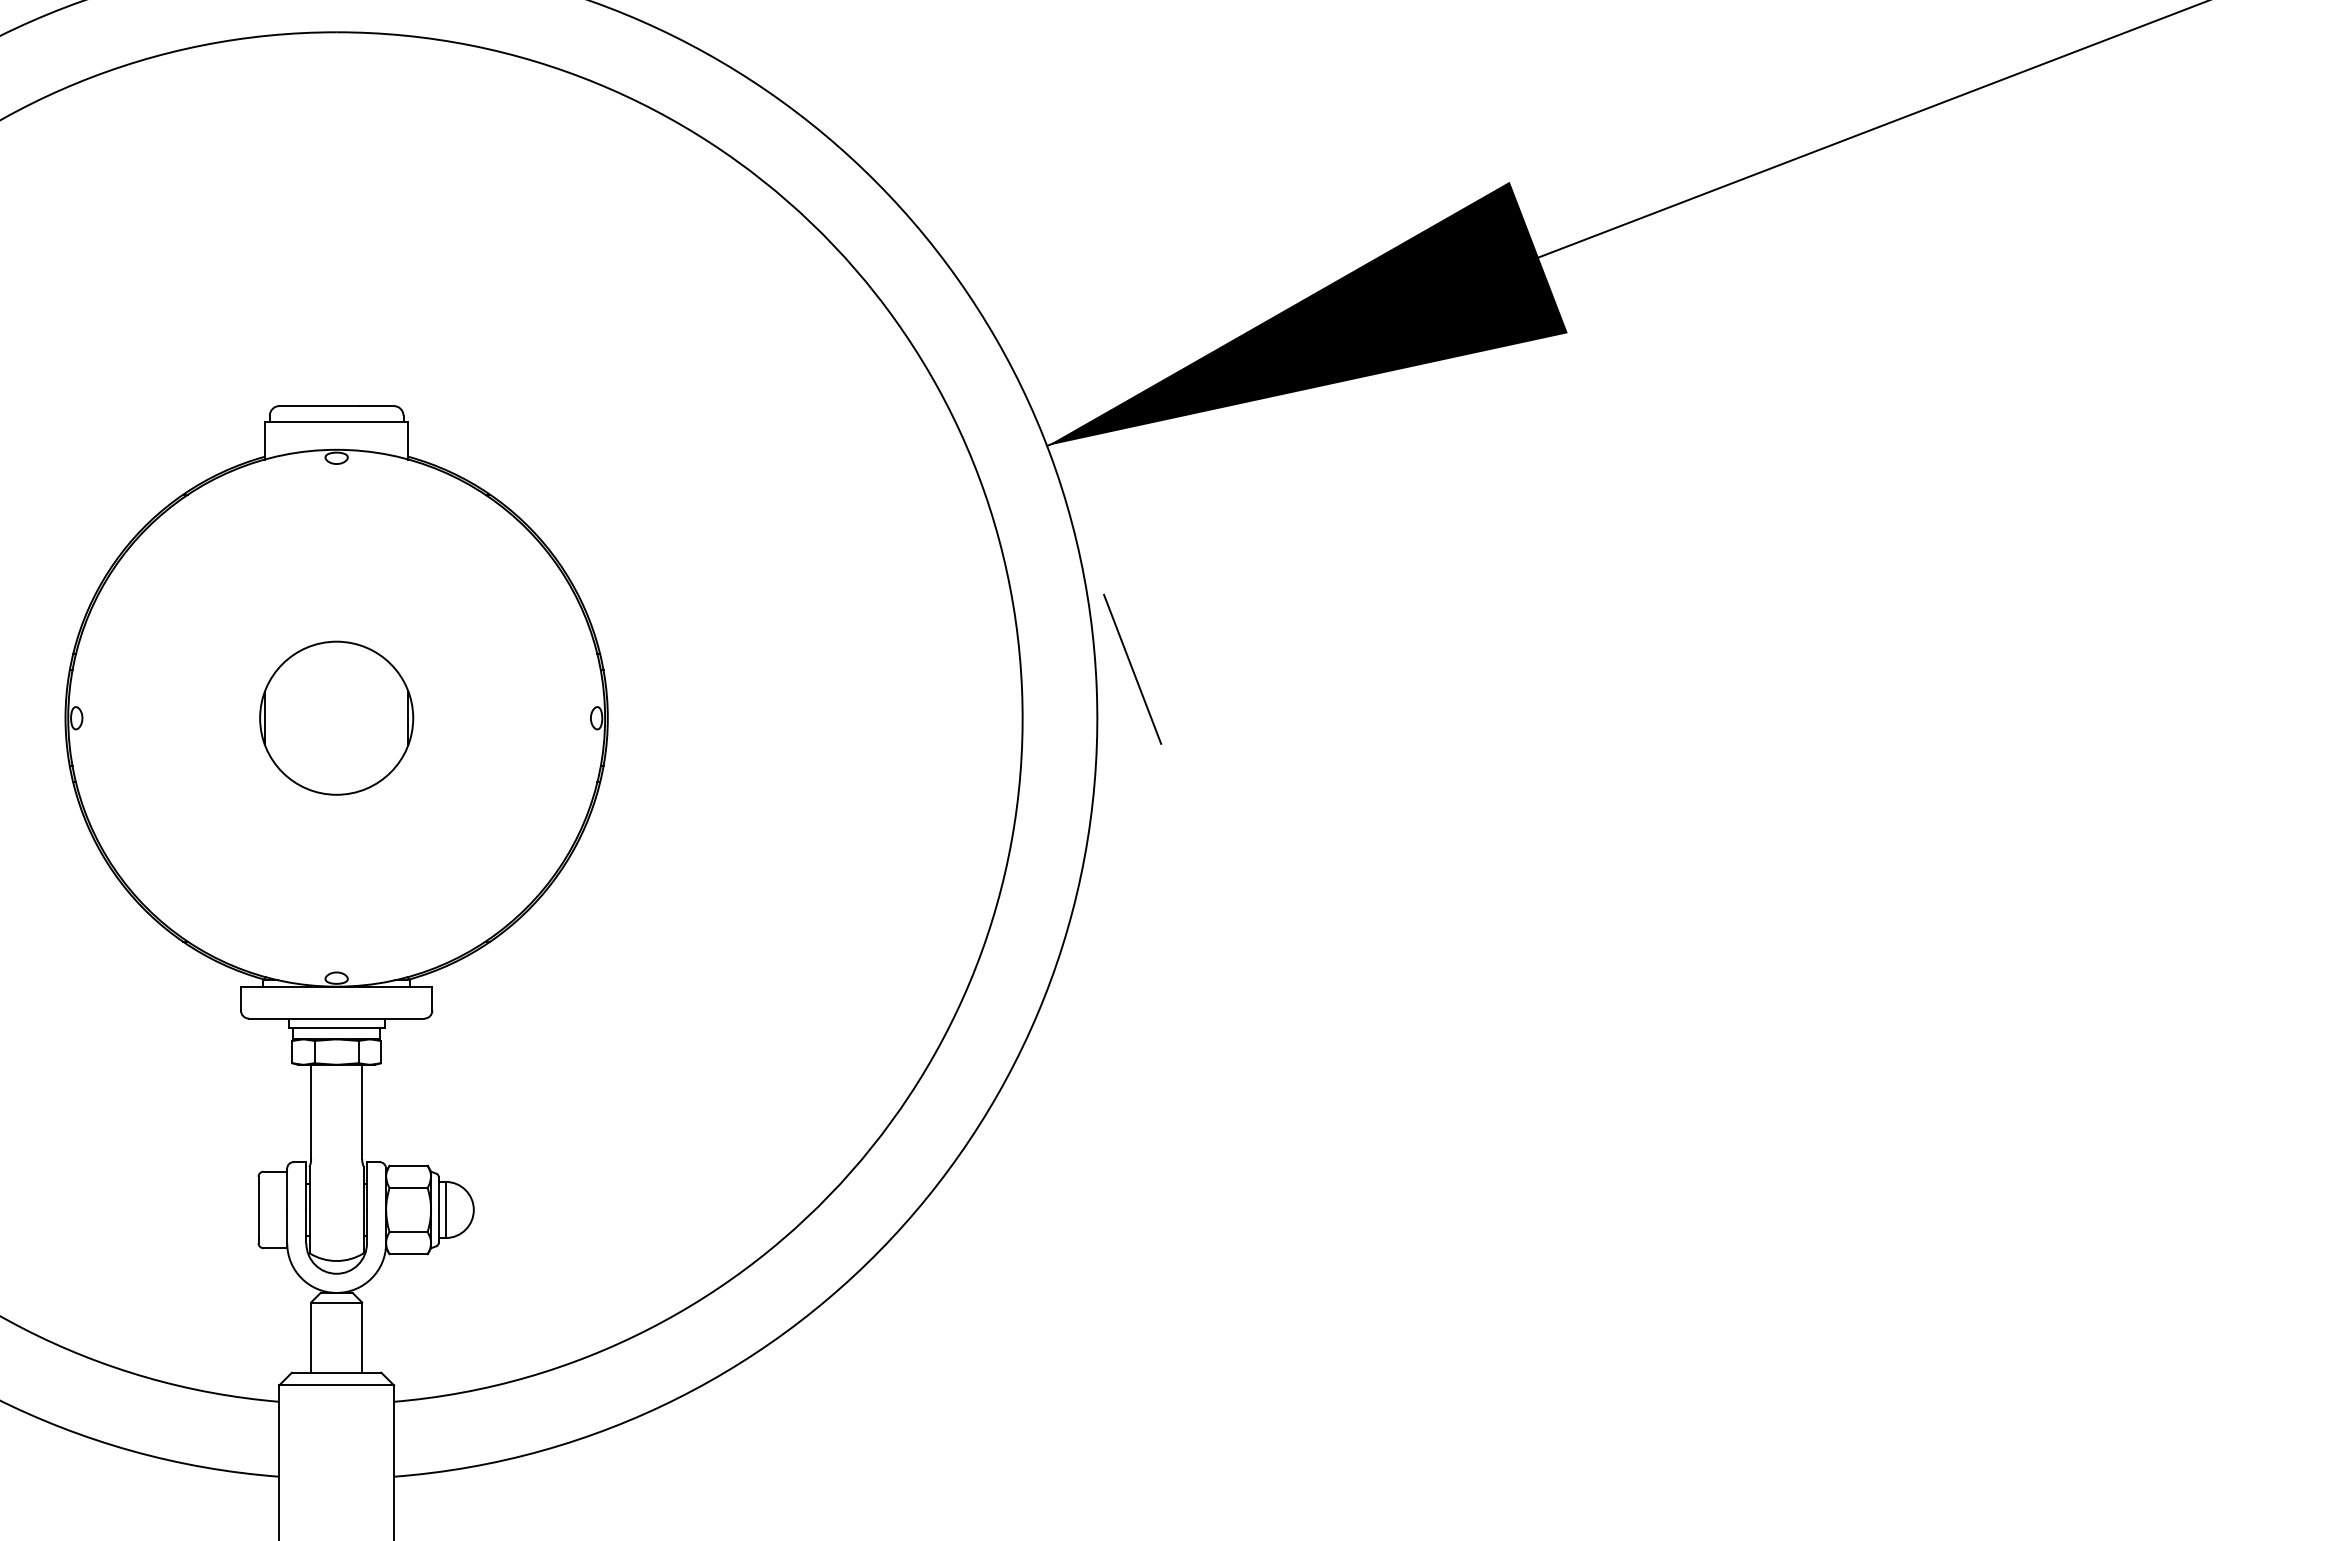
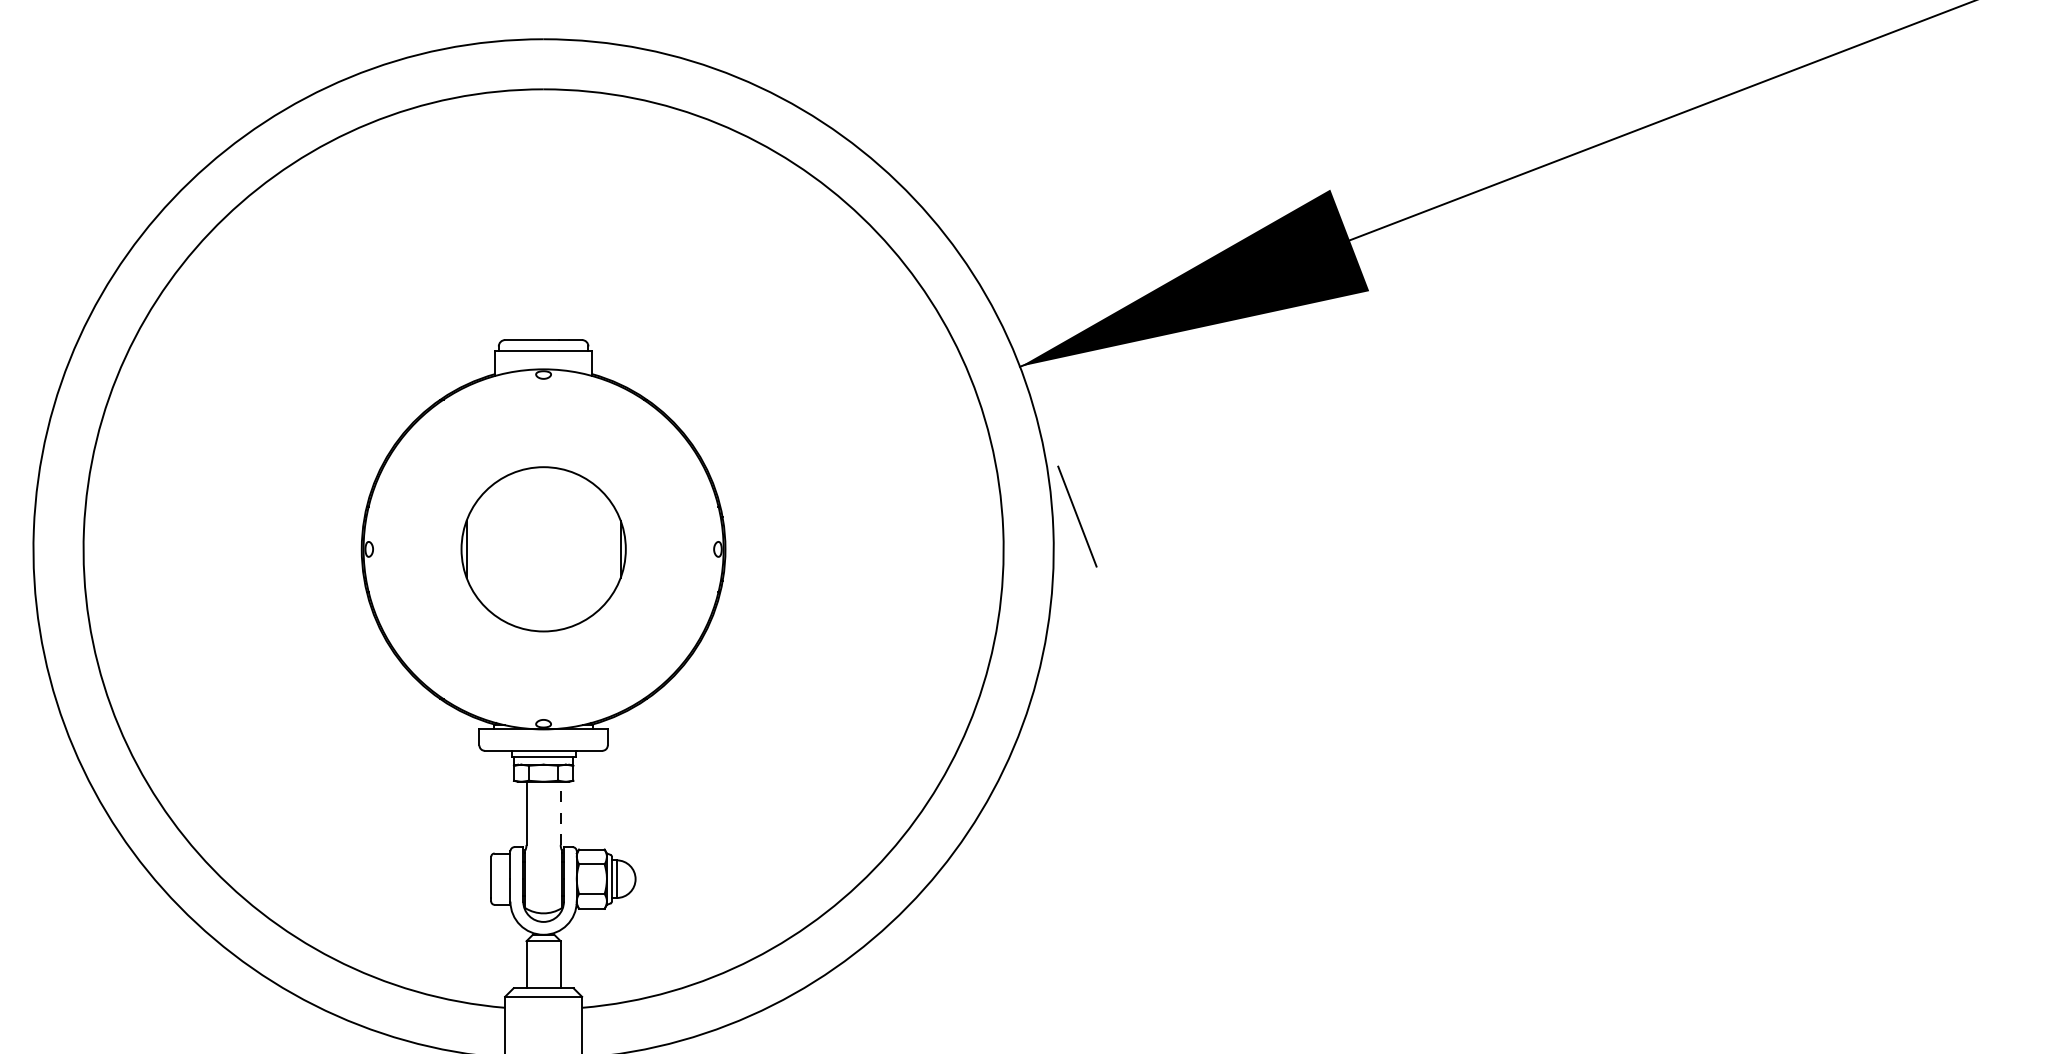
part: (336, 718) -> (543, 549), size x1.6
line: (361, 1112) -> (560, 813), solid -> dashed

